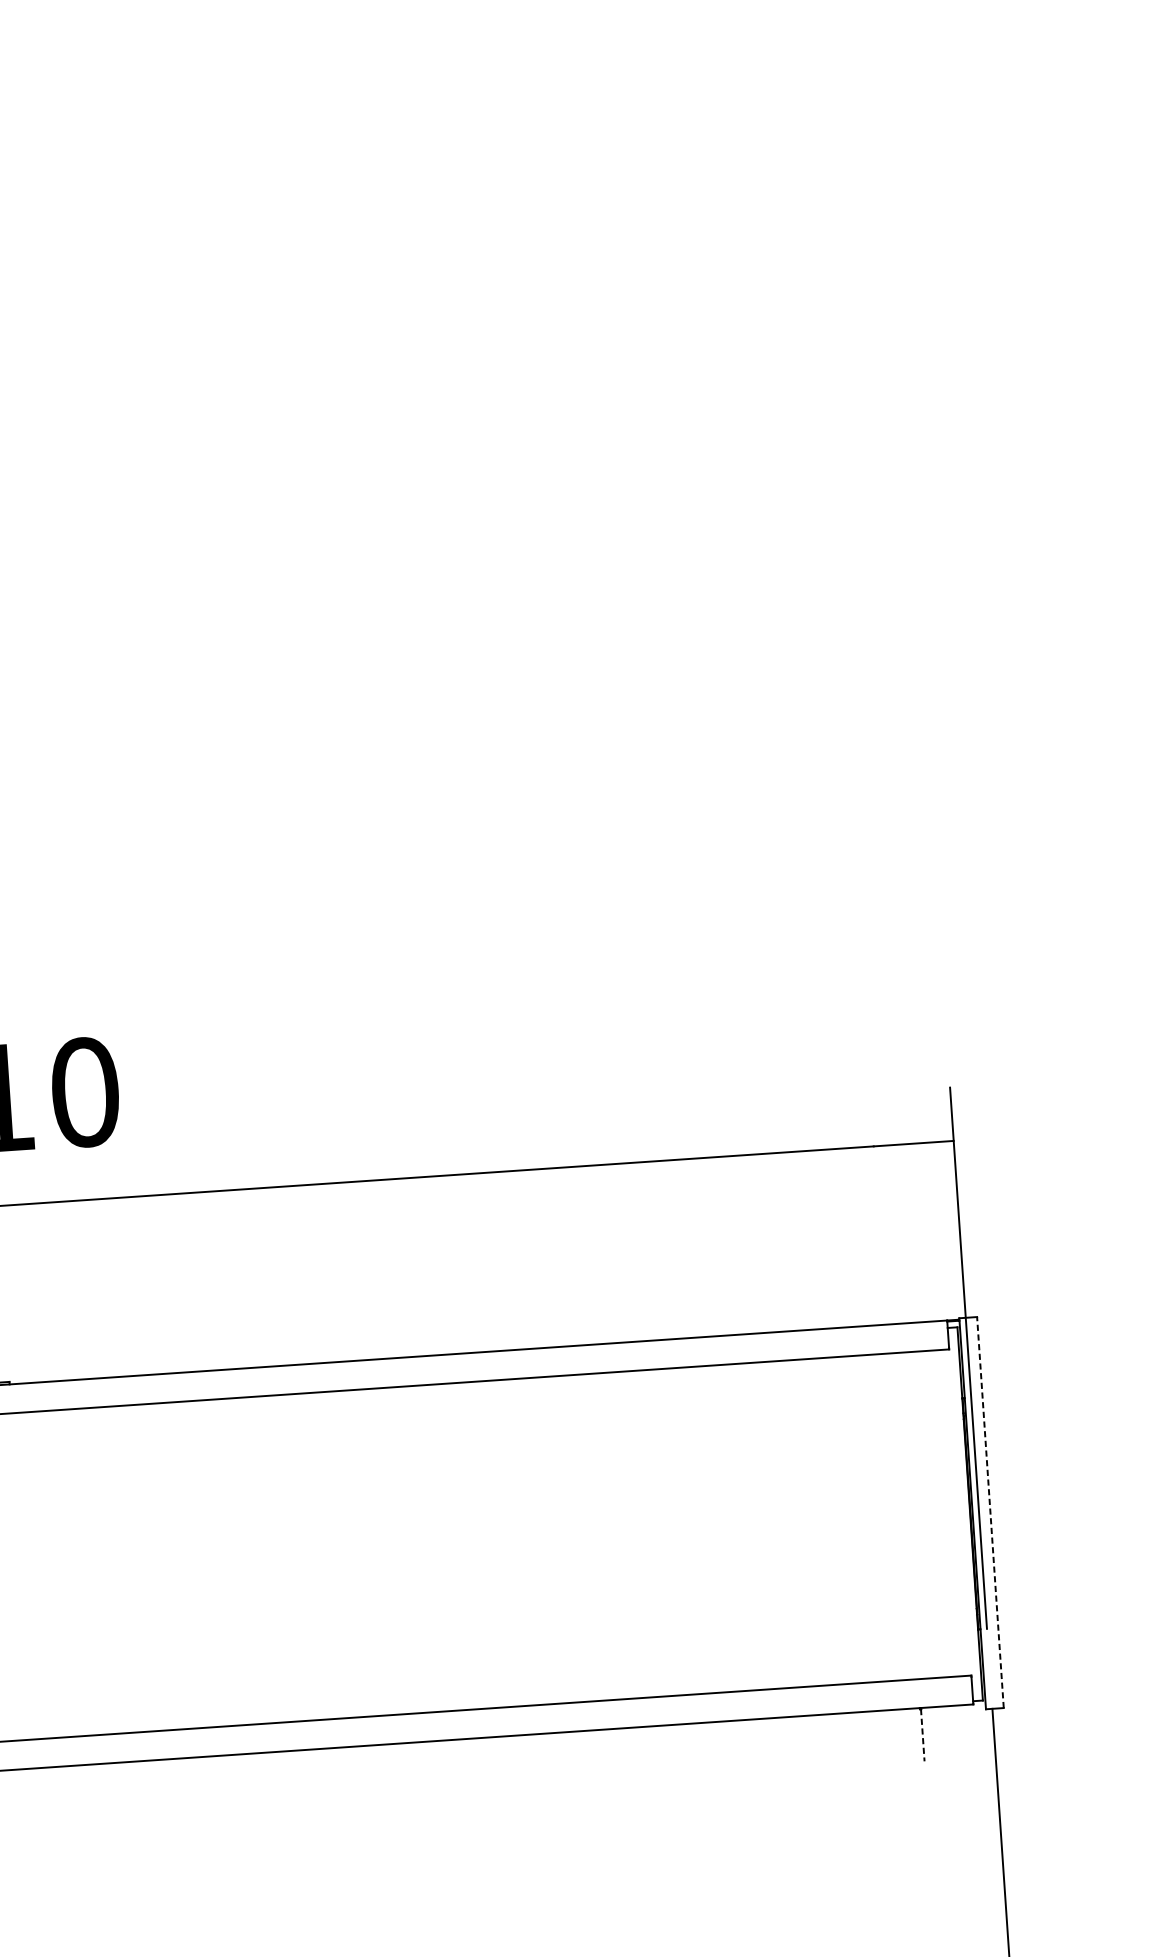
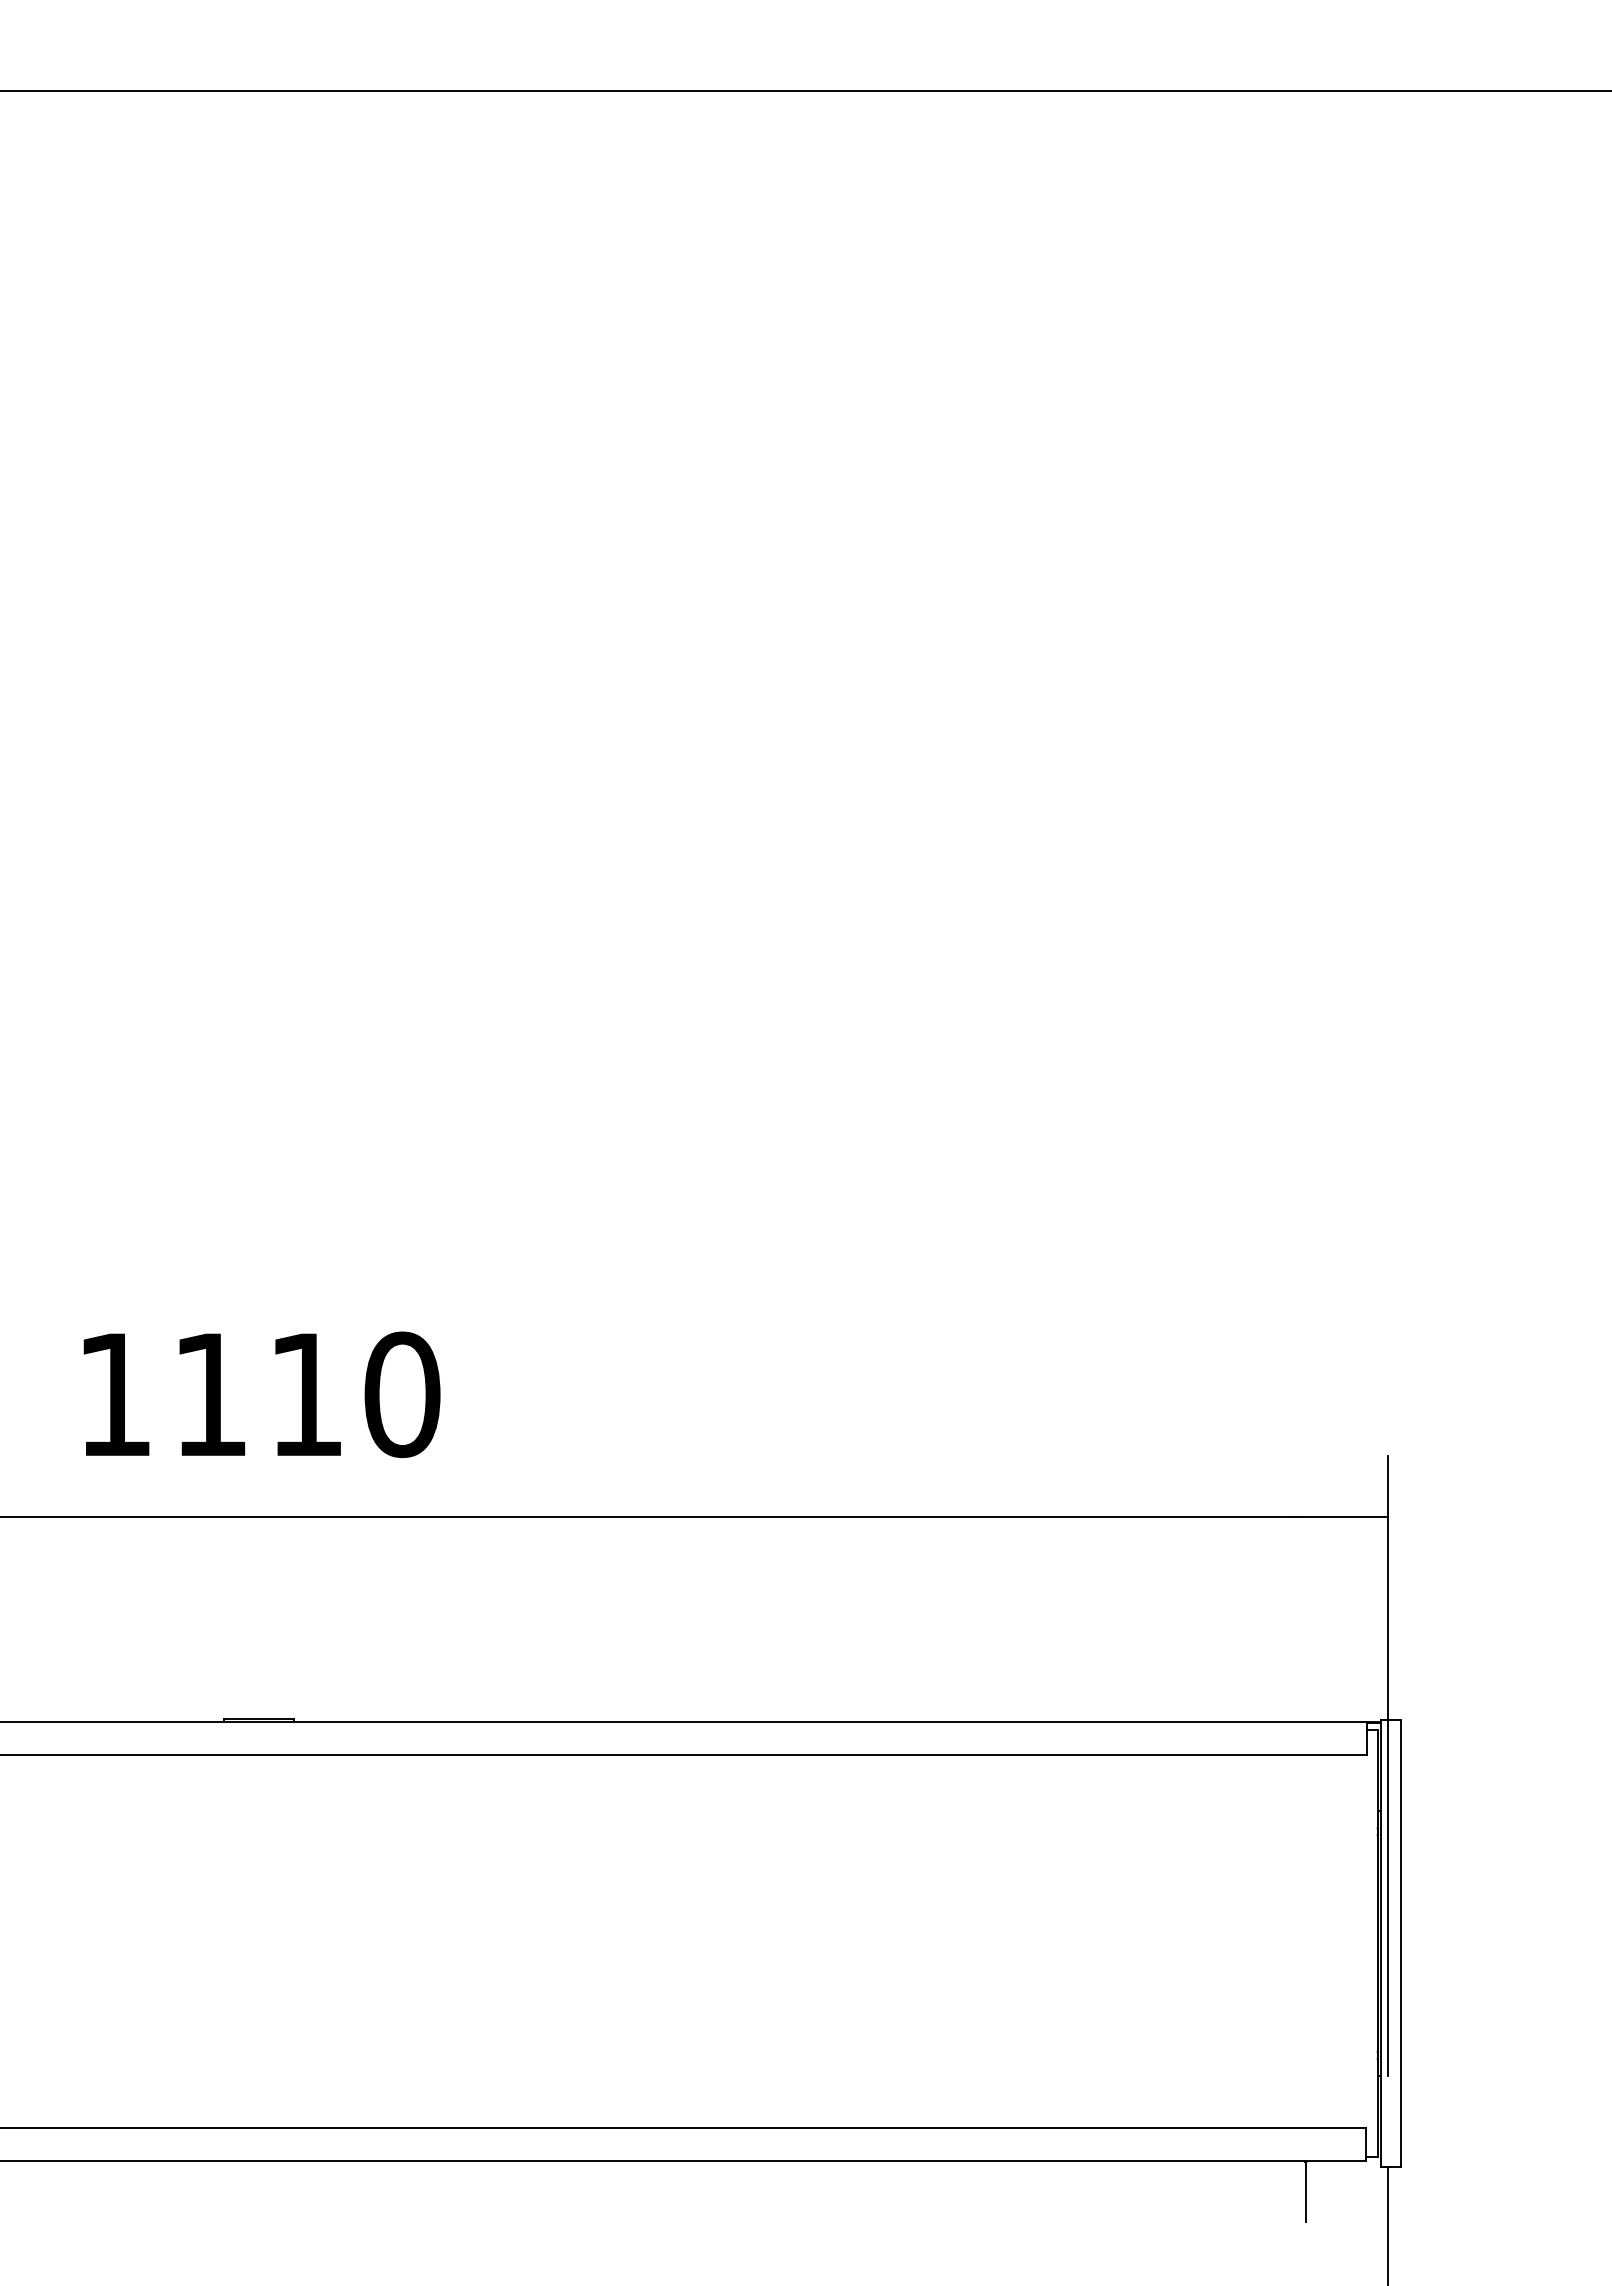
line: (990, 1512) -> (1400, 1943), dashed -> solid
line: (922, 1735) -> (1306, 2192), dashed -> solid

